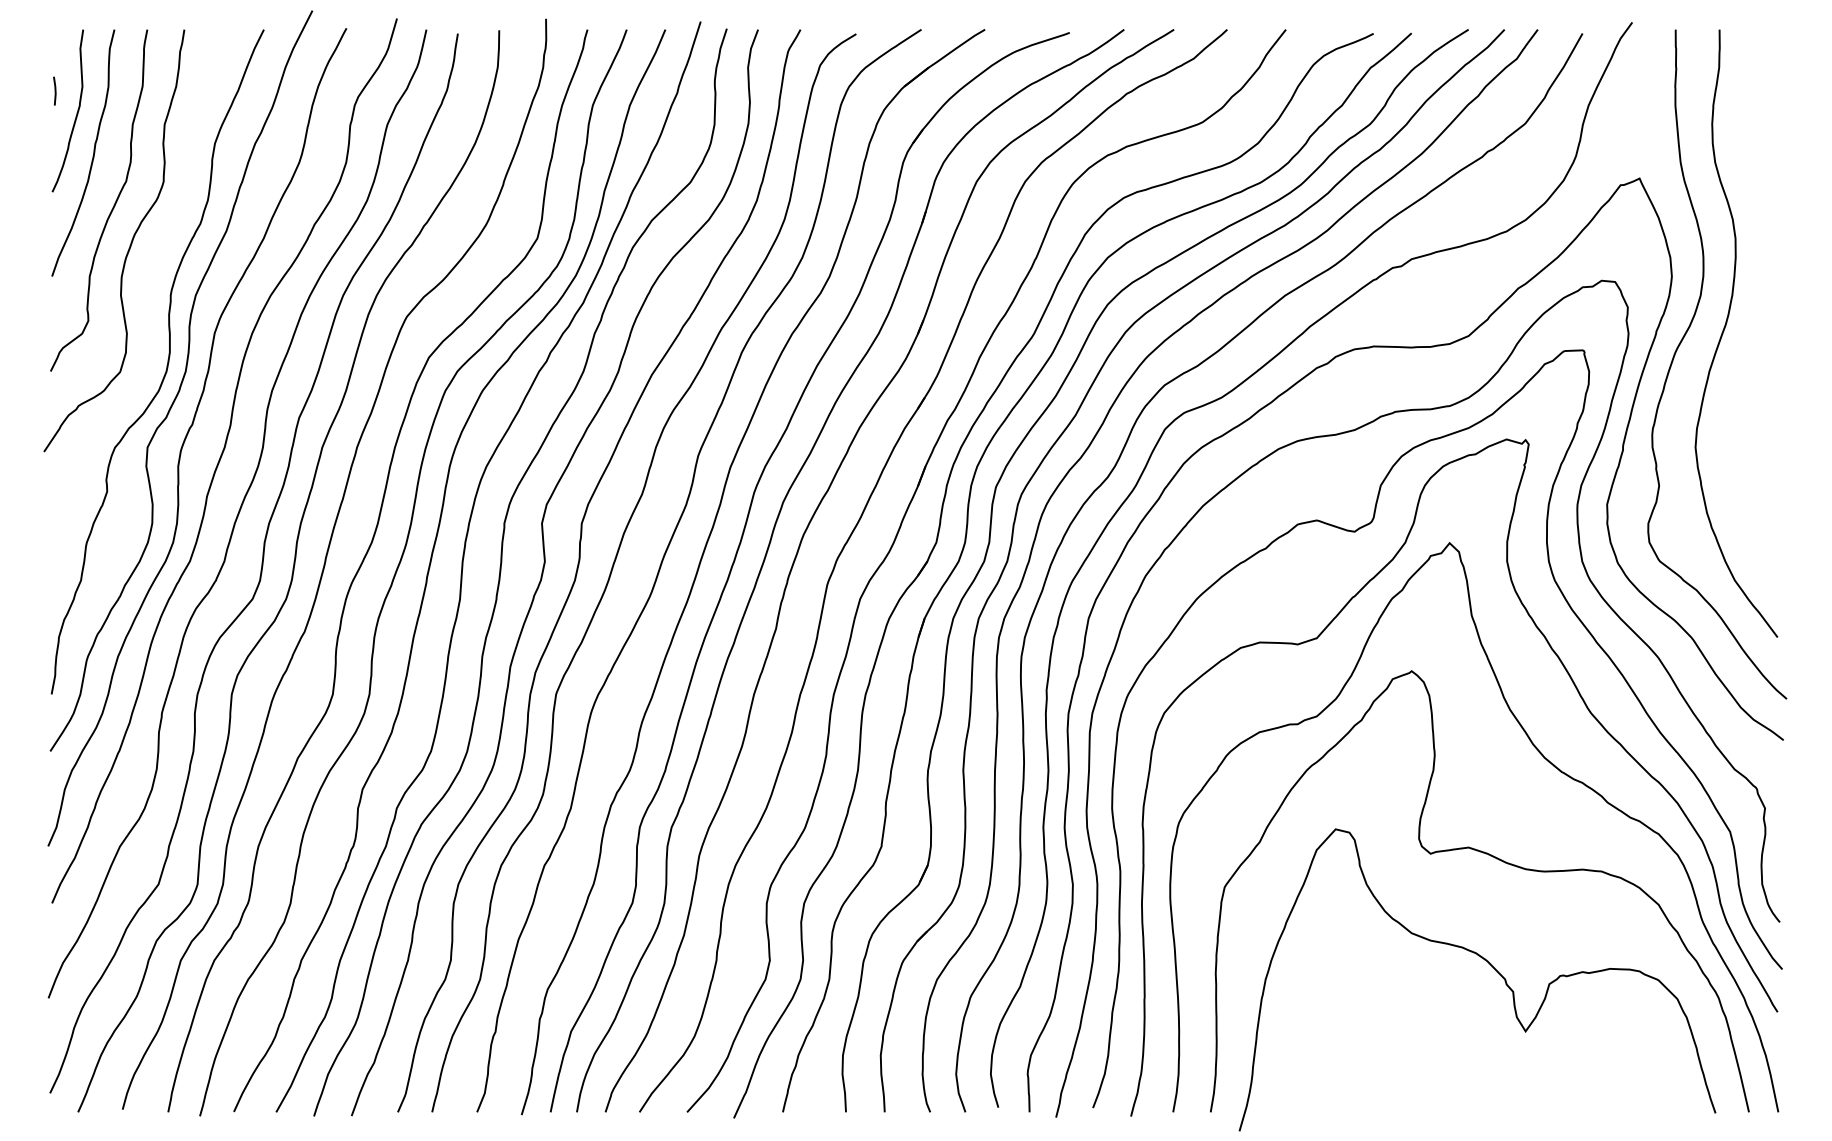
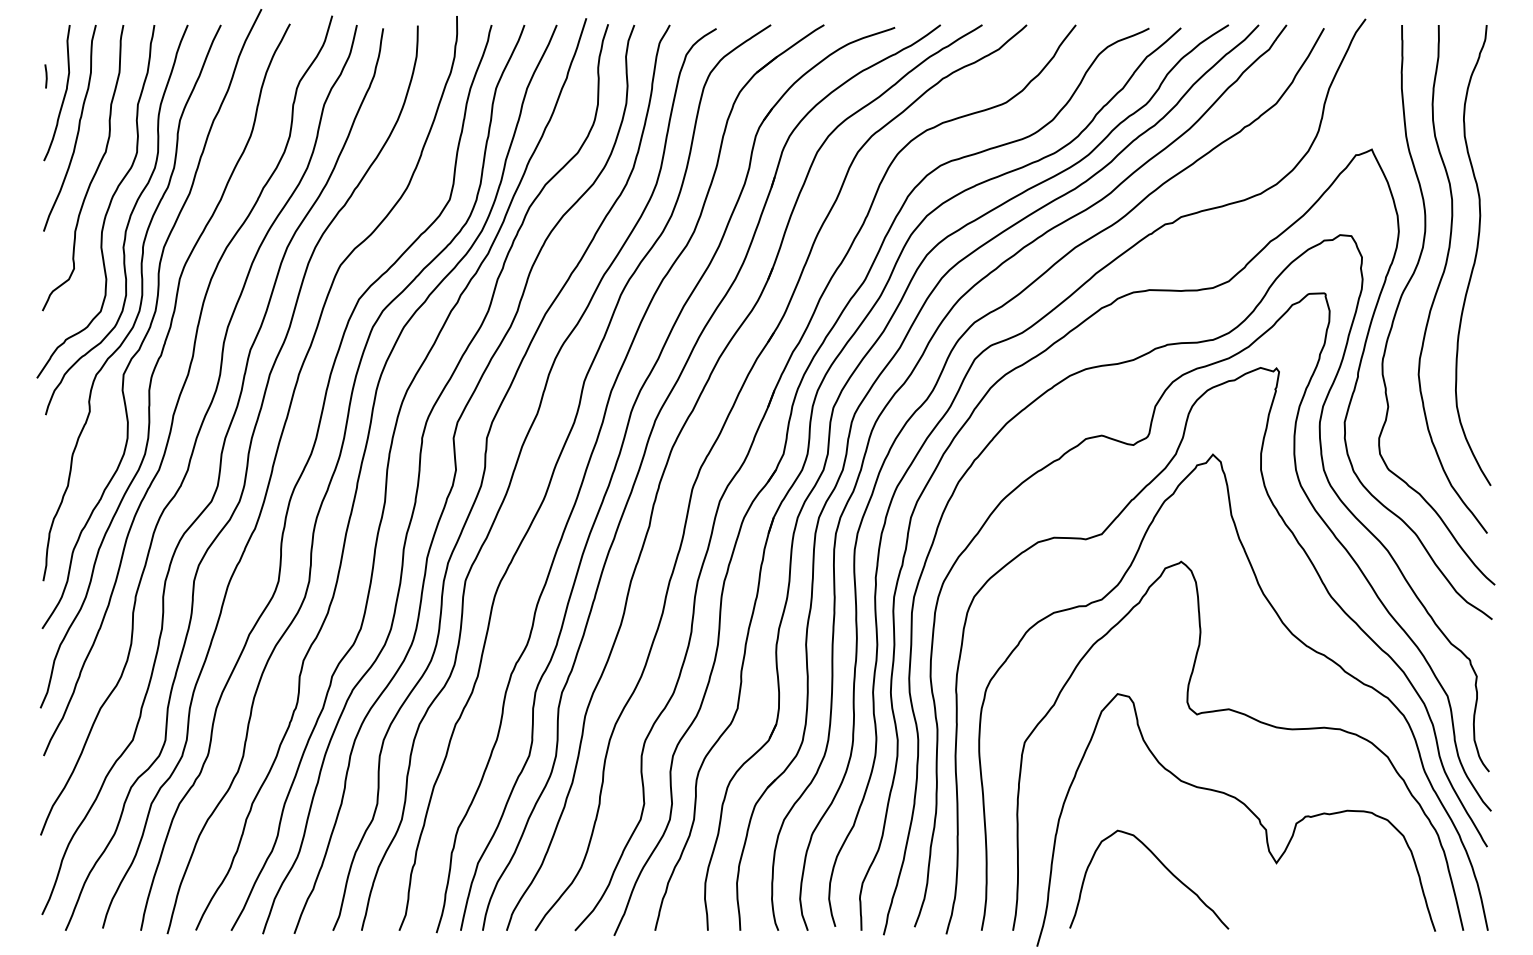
curve: (152, 264) -> (127, 221), added
curve: (1763, 304) -> (1475, 254), added
curve: (1390, 1035) -> (1163, 866), added

